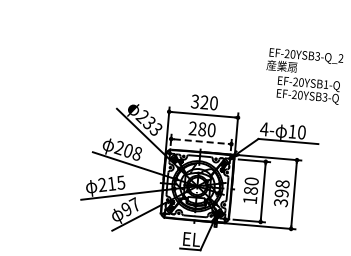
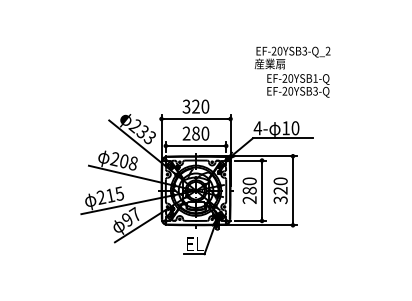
line: (201, 141) -> (196, 145), dashed -> solid
text: (282, 188) -> (280, 185), 398 -> 320
text: (249, 199) -> (249, 199), 180 -> 280

